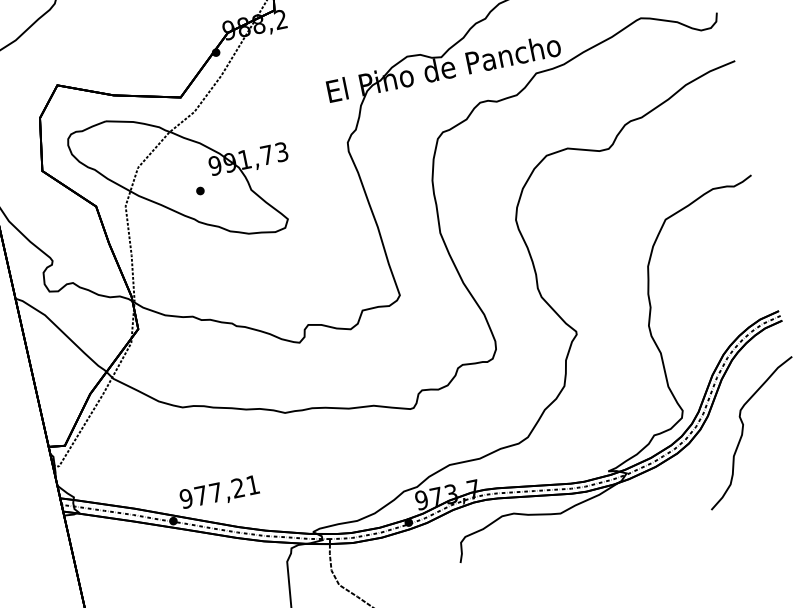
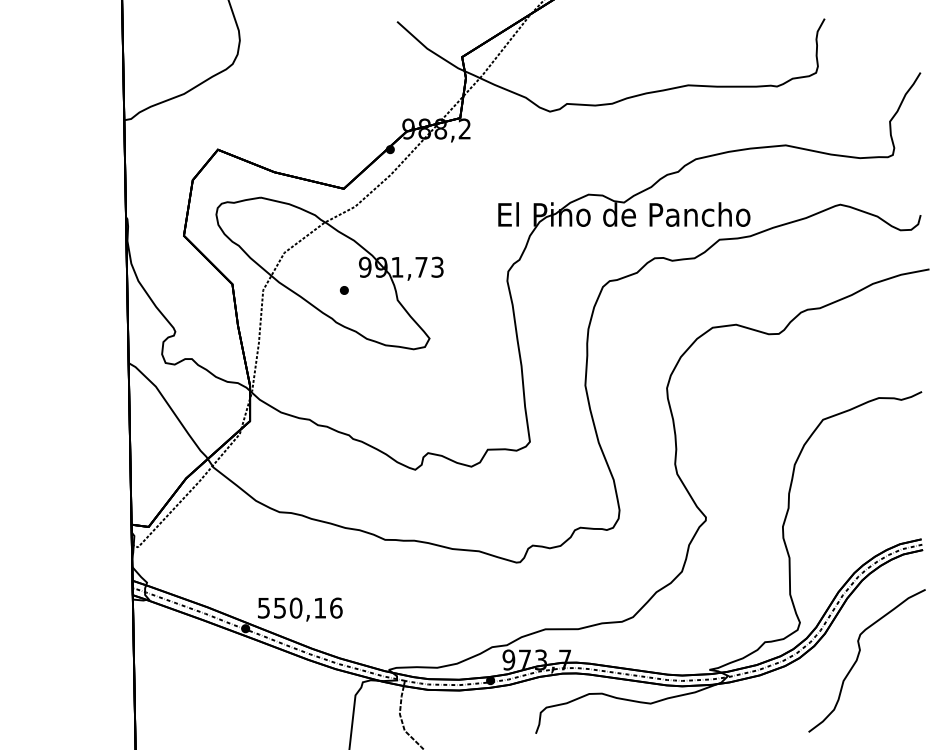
text: (219, 491) -> (299, 607), 977,21 -> 550,16

